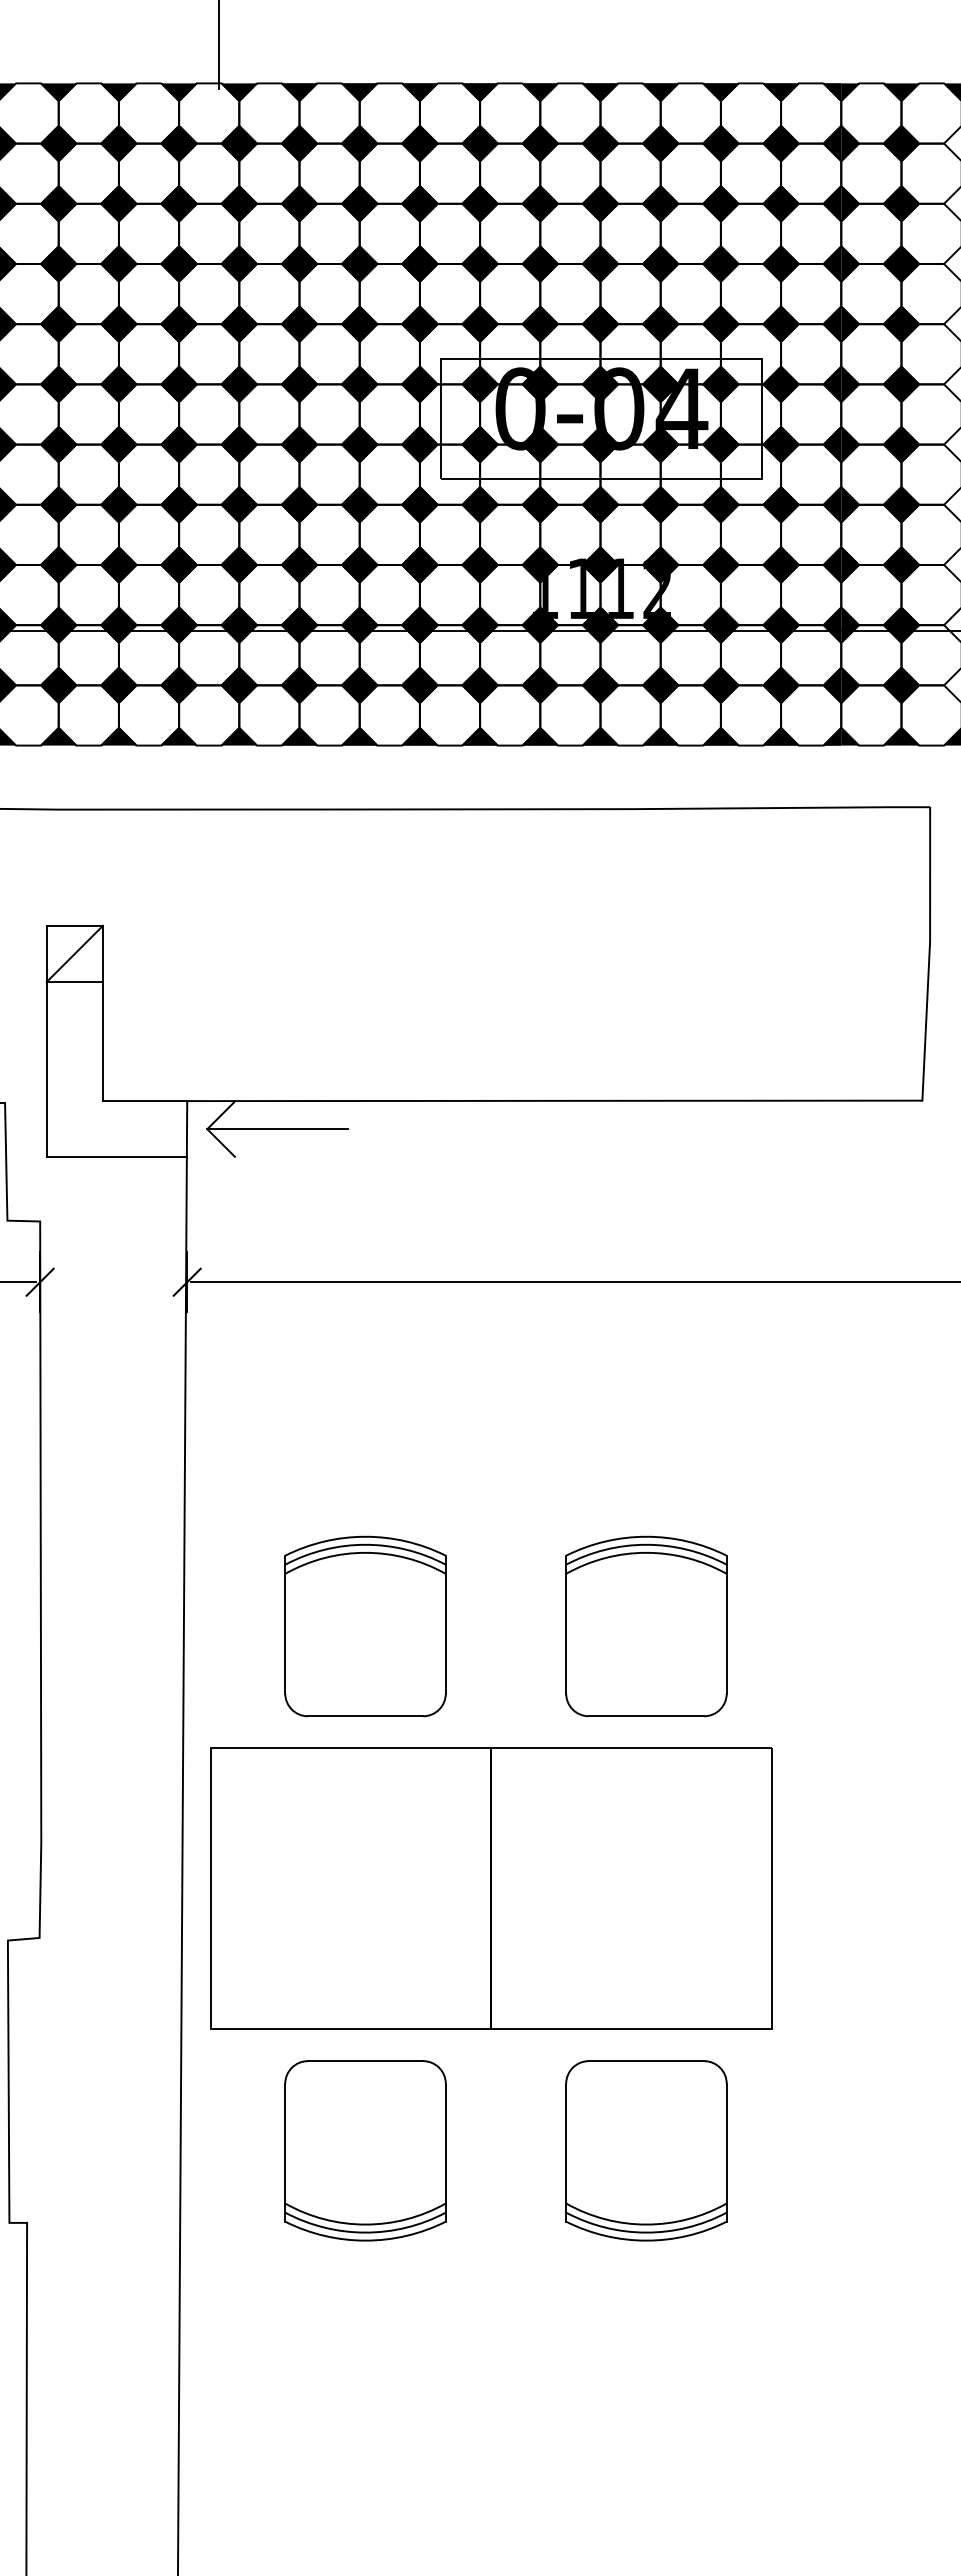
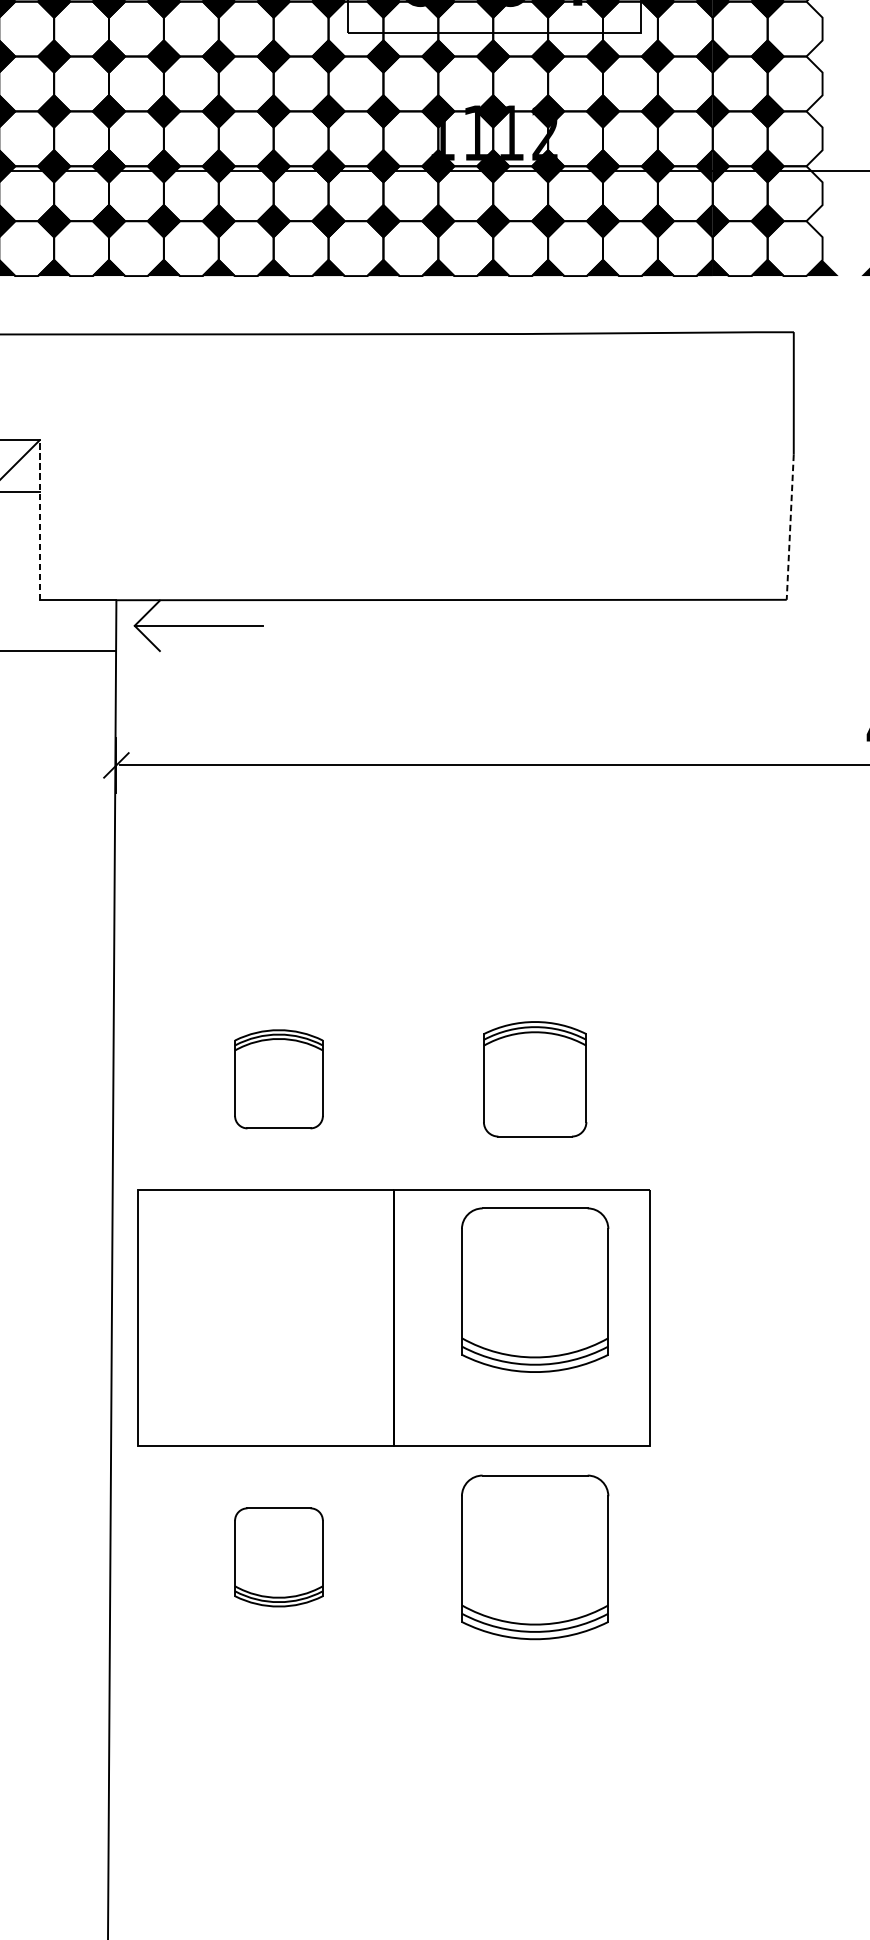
line: (102, 1013) -> (39, 520), solid -> dashed
line: (926, 1021) -> (790, 527), solid -> dashed
part: (365, 1626) -> (278, 1079), size x0.6
part: (646, 1626) -> (535, 1079), size x0.7
part: (646, 1857) -> (535, 1289), added
part: (365, 2150) -> (278, 1557), size x0.6

